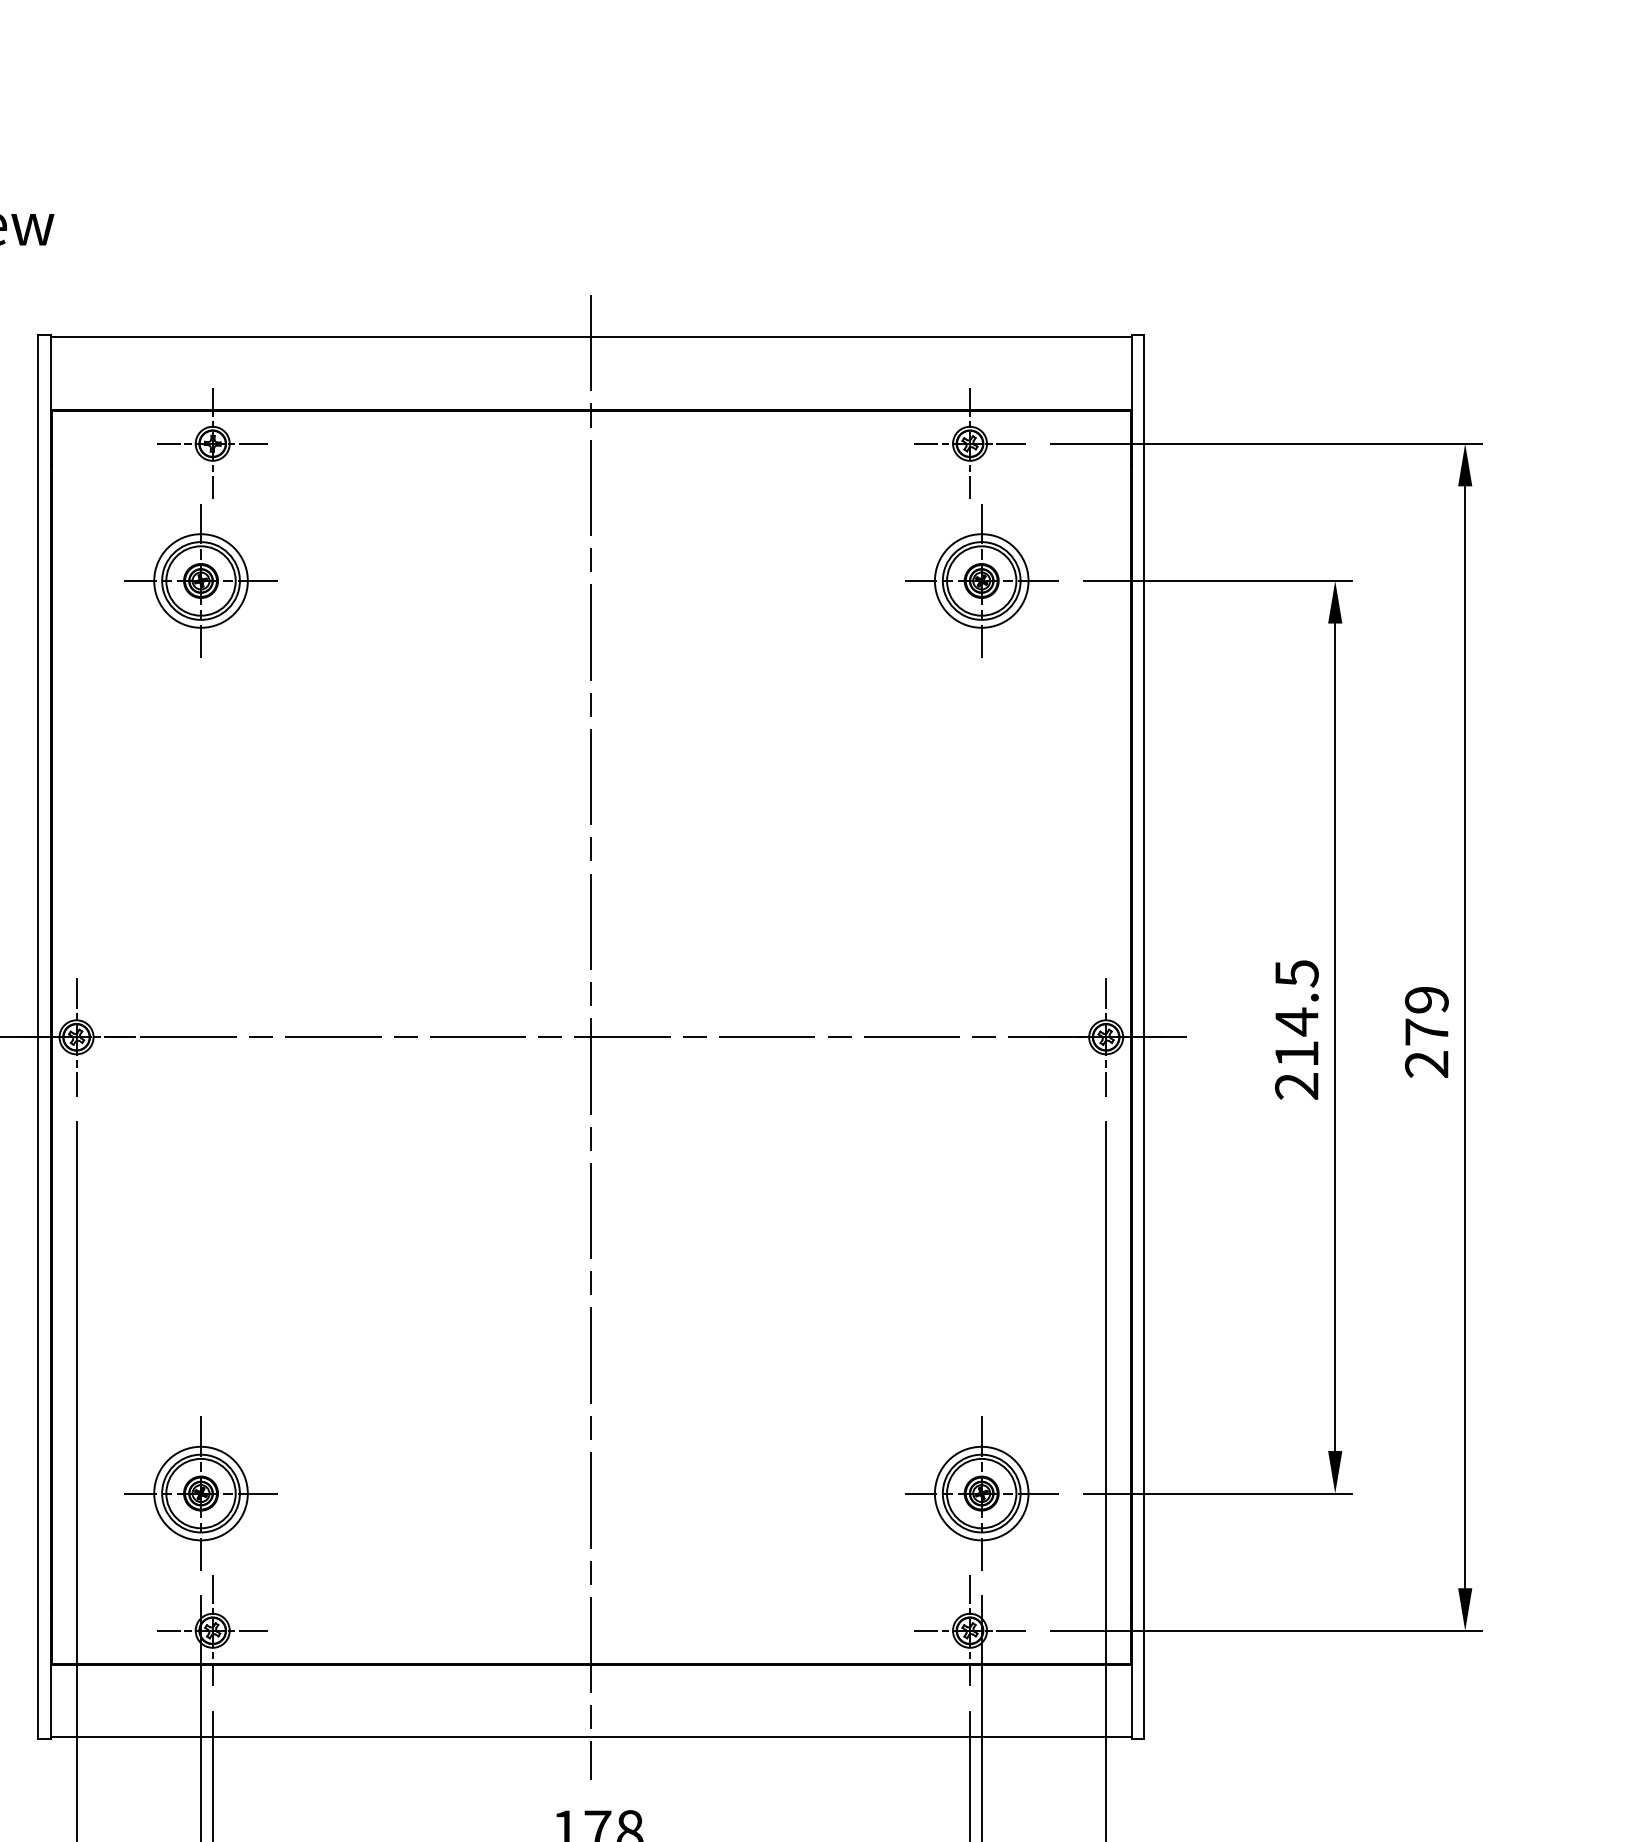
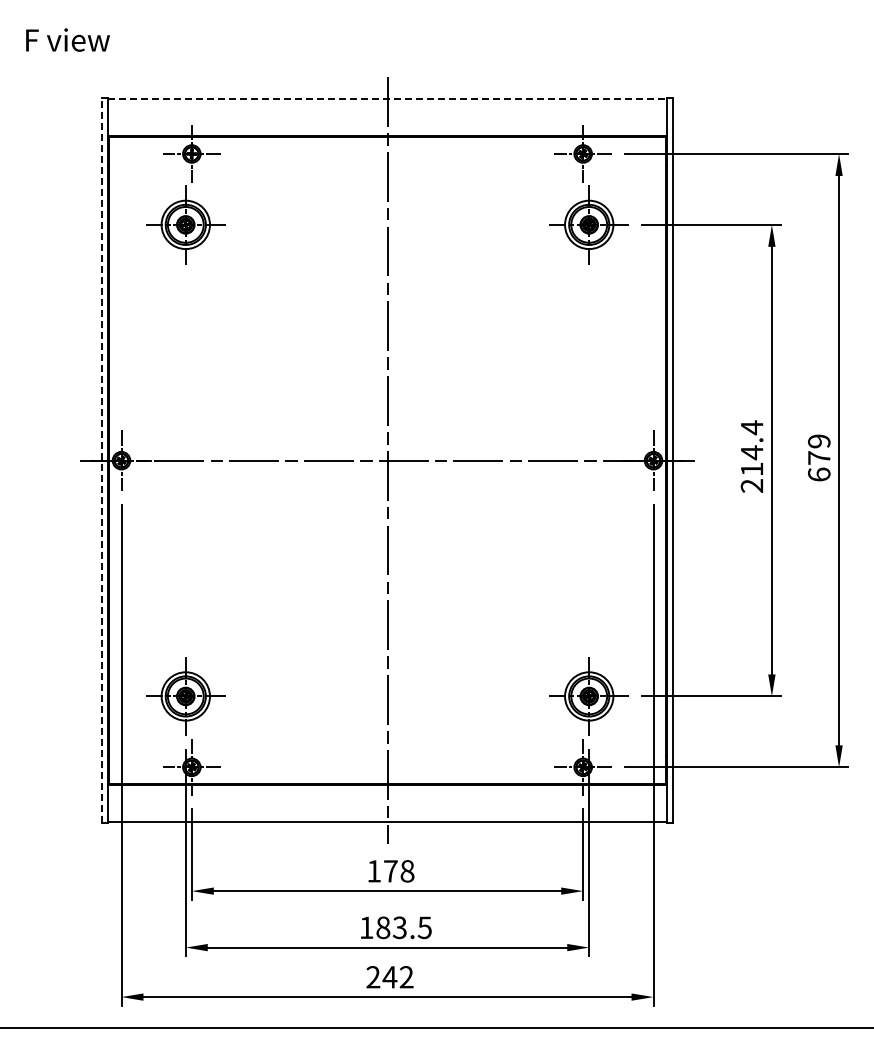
line: (593, 338) -> (388, 99), solid -> dashed
text: (1297, 973) -> (752, 427), 214.5 -> 214.4
line: (37, 1036) -> (101, 460), solid -> dashed
text: (1427, 1064) -> (819, 474), 279 -> 679

